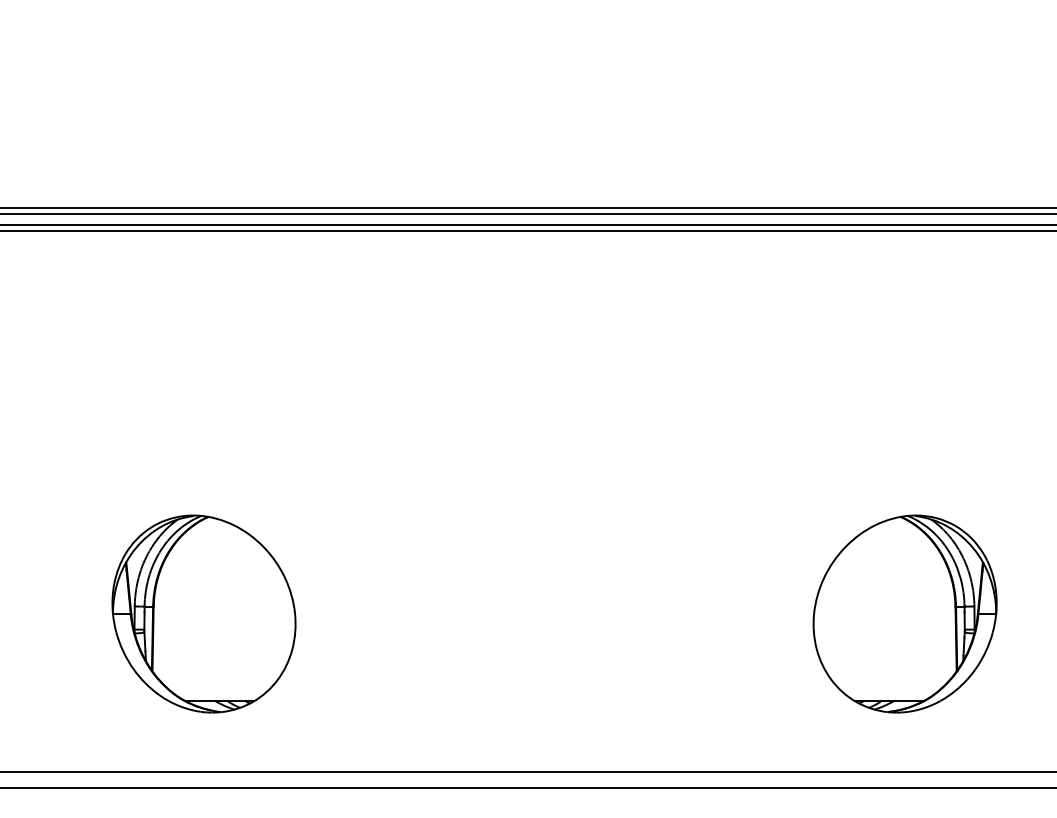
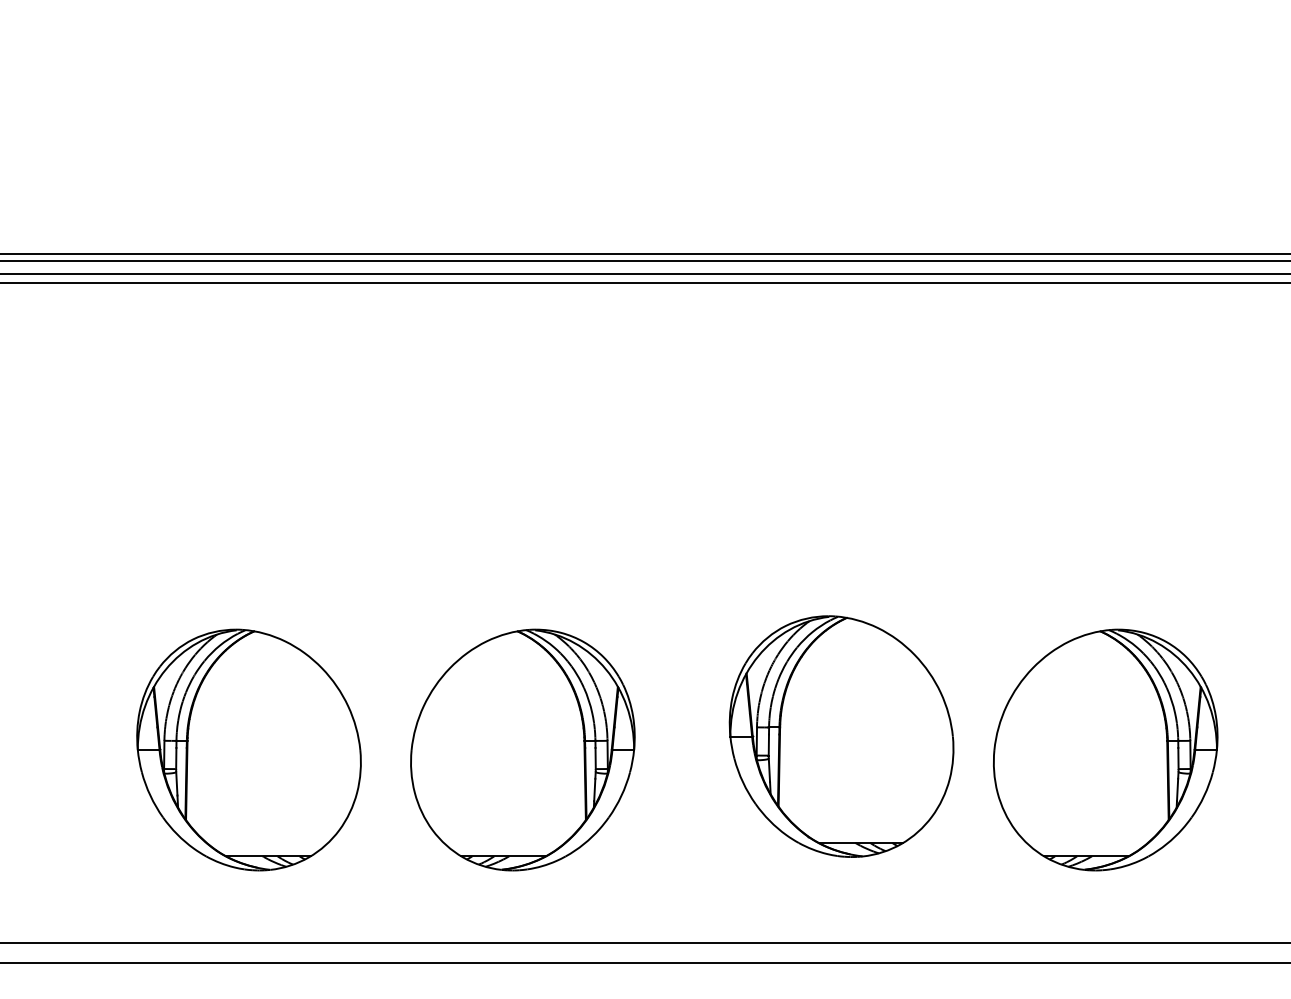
part: (688, 602) -> (840, 735), added
part: (427, 613) -> (522, 749), added

